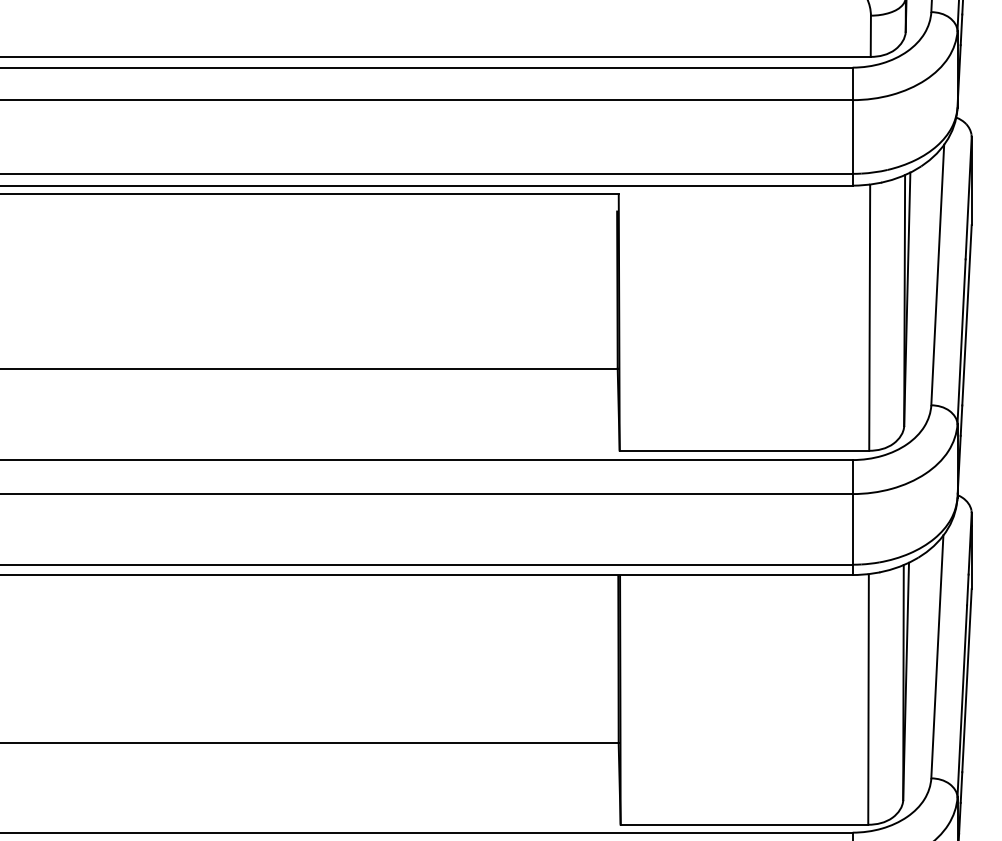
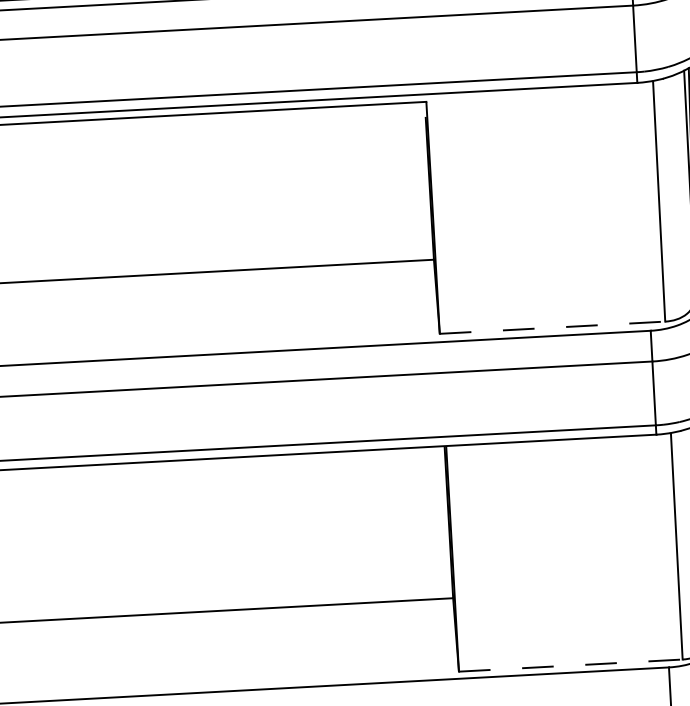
line: (744, 450) -> (552, 327), solid -> dashed
line: (744, 824) -> (570, 665), solid -> dashed

